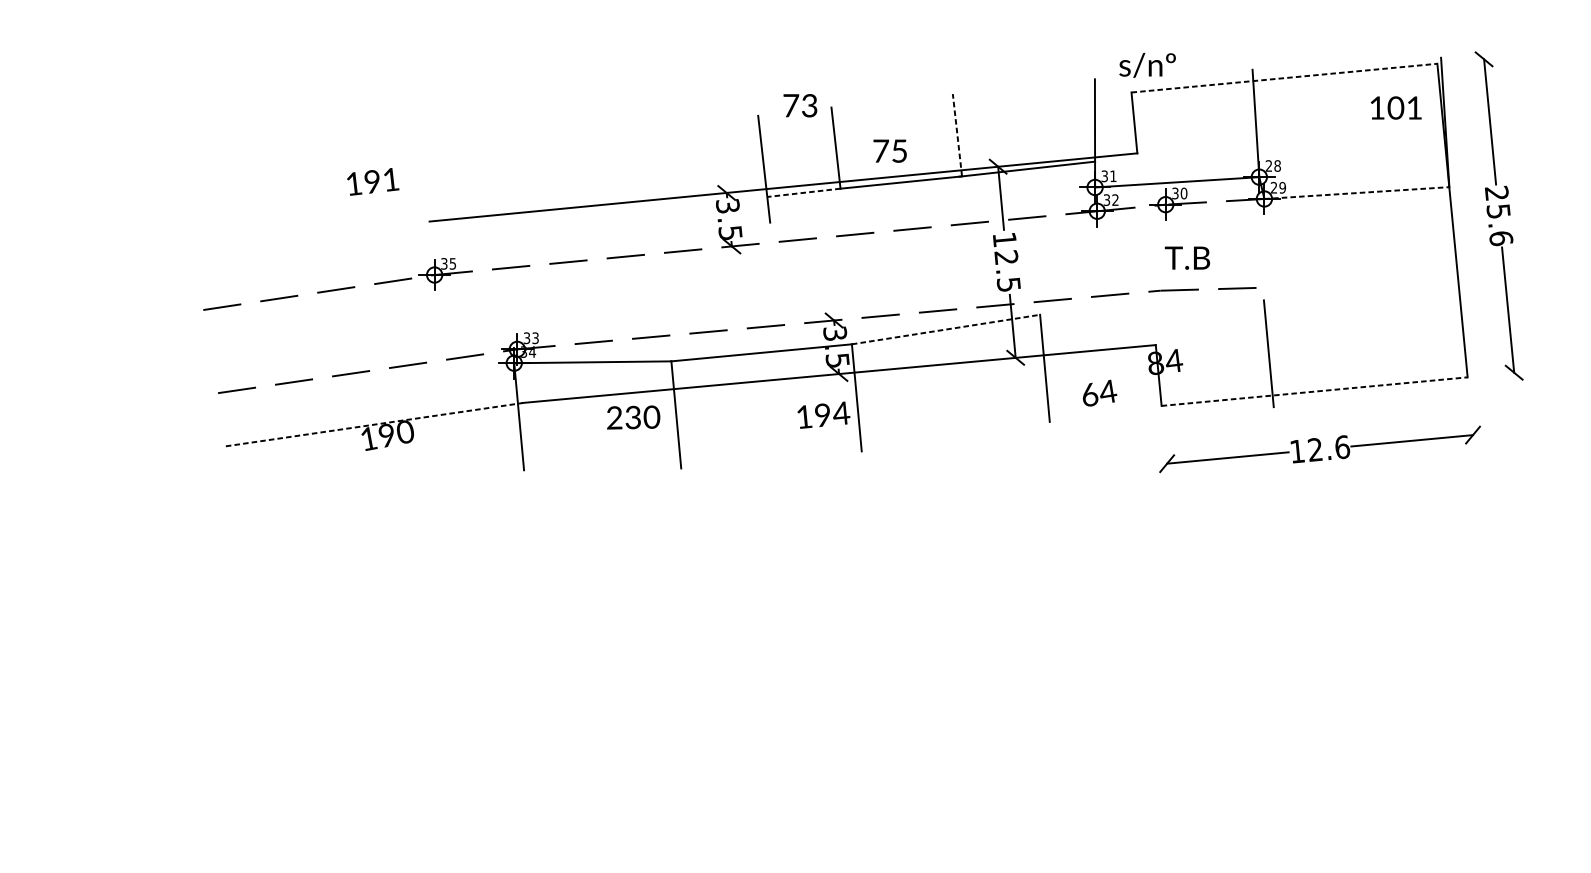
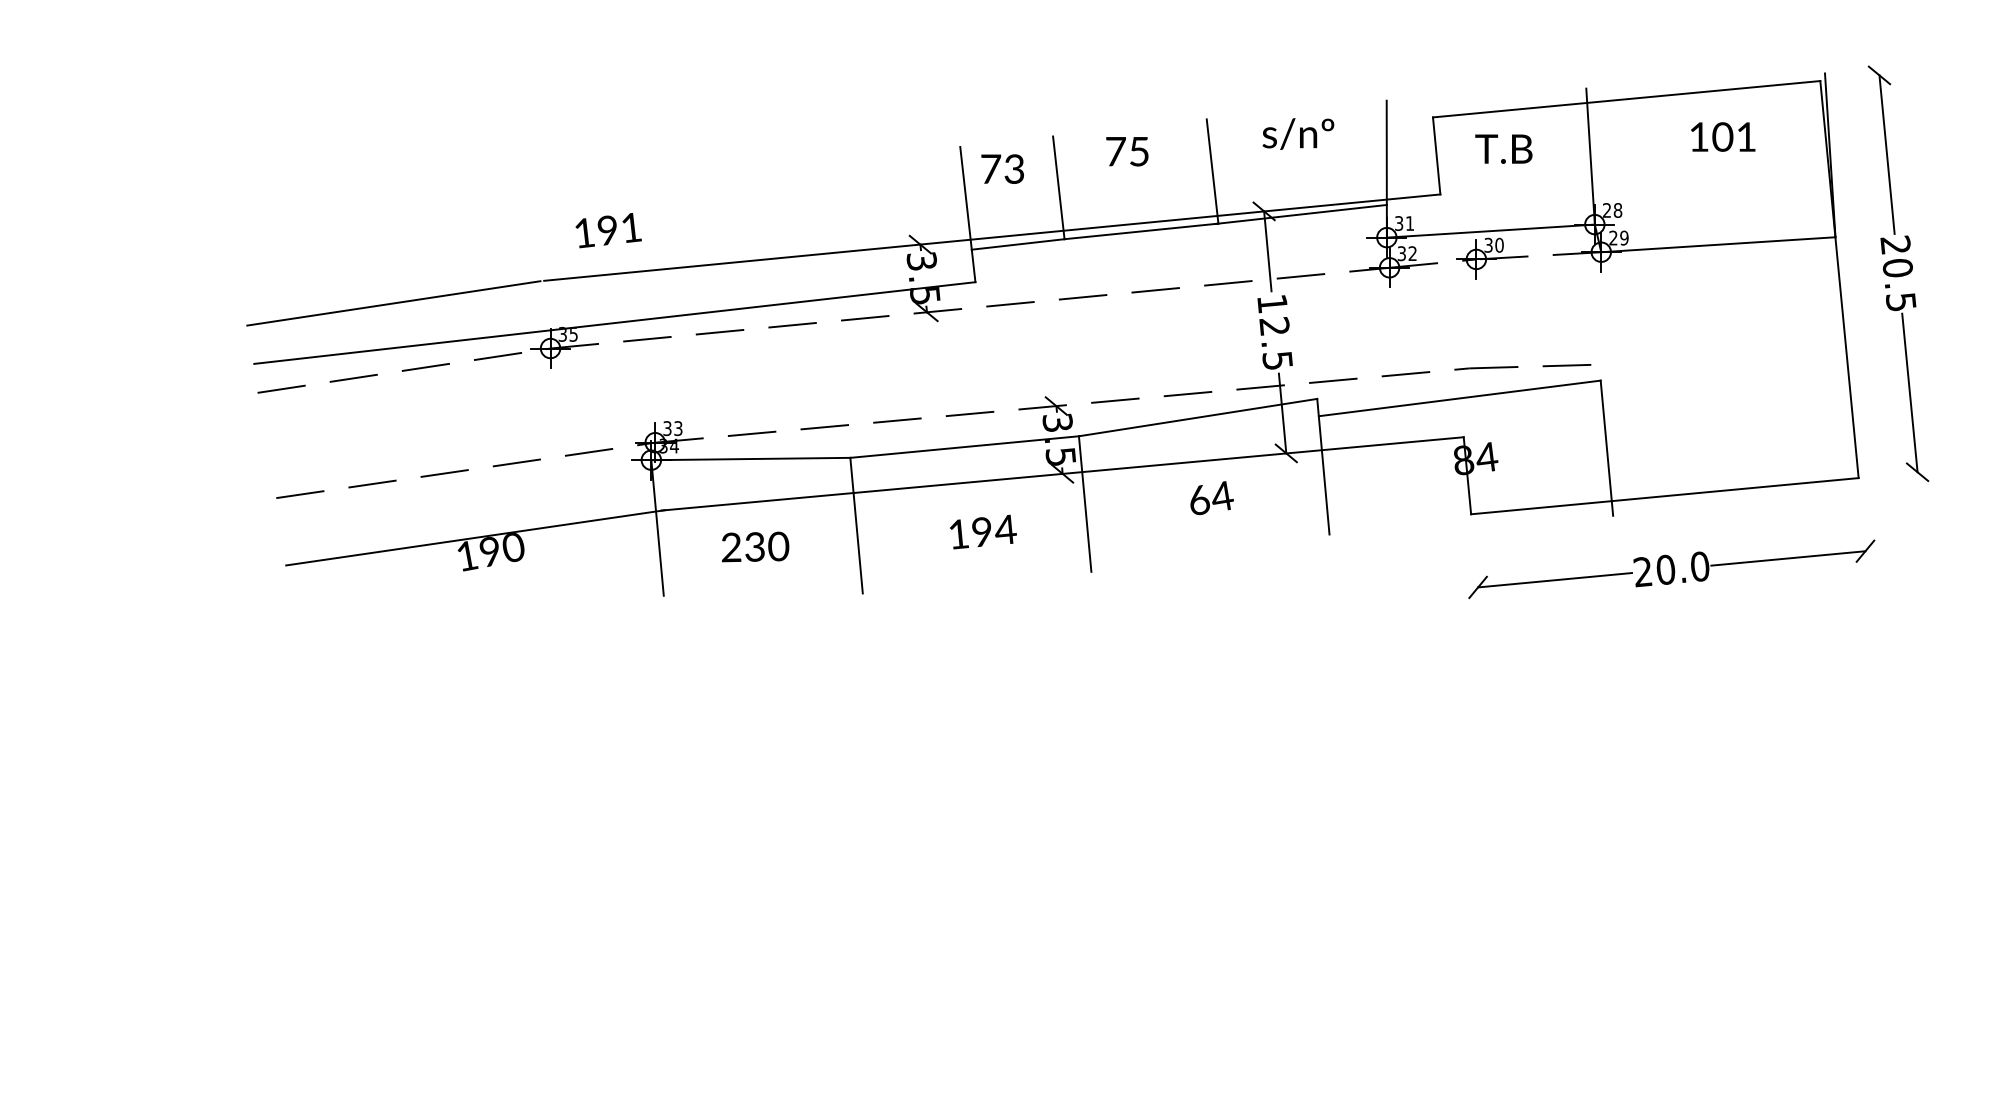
text: (1147, 64) -> (1298, 133), moved
line: (1284, 78) -> (1626, 99), dashed -> solid
text: (800, 105) -> (1002, 168), moved
text: (1396, 107) -> (1723, 136), moved
line: (957, 135) -> (1212, 171), dashed -> solid
text: (890, 151) -> (1127, 151), moved
text: (373, 181) -> (608, 230), moved
line: (804, 192) -> (1018, 244), dashed -> solid
line: (1356, 192) -> (1718, 244), dashed -> solid
text: (1499, 225) -> (1899, 285), 25.6 -> 20.5
line: (310, 239) -> (393, 303), added
line: (485, 254) -> (614, 322), added
text: (1187, 257) -> (1503, 148), moved
line: (1152, 314) -> (1459, 398), added
line: (946, 329) -> (1198, 417), dashed -> solid
line: (1314, 391) -> (1664, 496), dashed -> solid
text: (1099, 393) -> (1211, 498), moved
text: (823, 414) -> (983, 531), moved
text: (633, 417) -> (755, 546), moved
line: (376, 424) -> (476, 537), dashed -> solid
text: (1319, 449) -> (1671, 569), 12.6 -> 20.0

